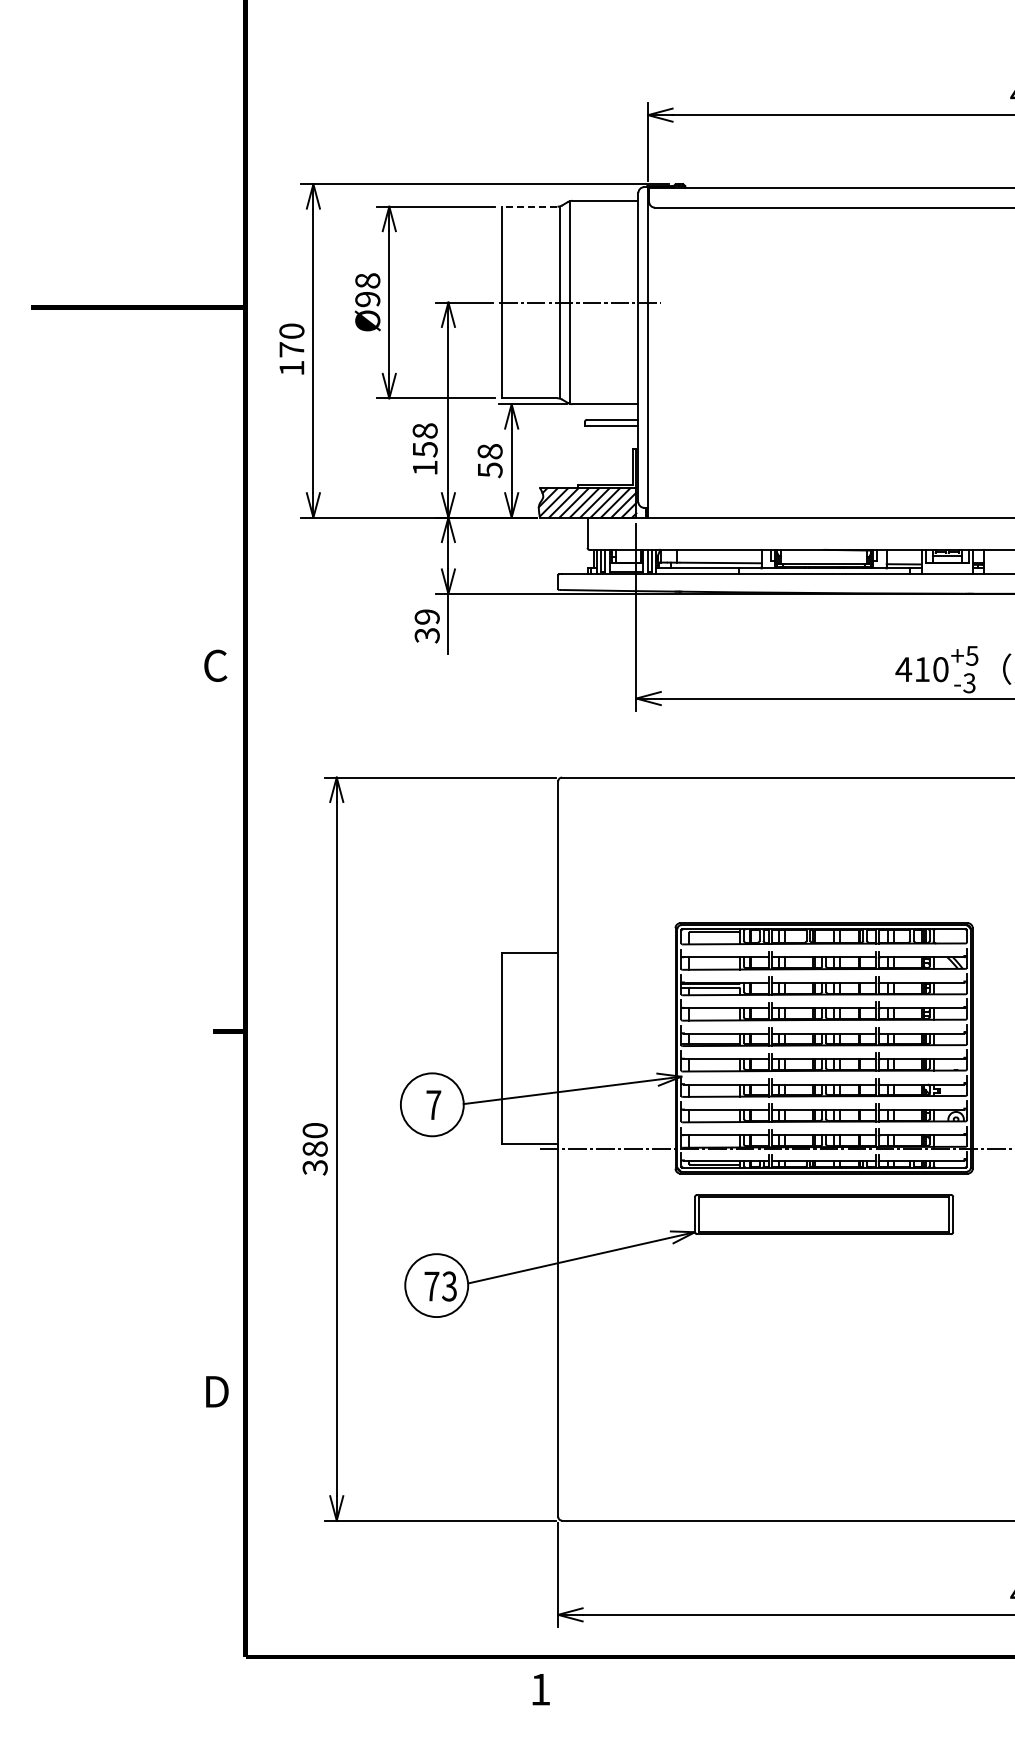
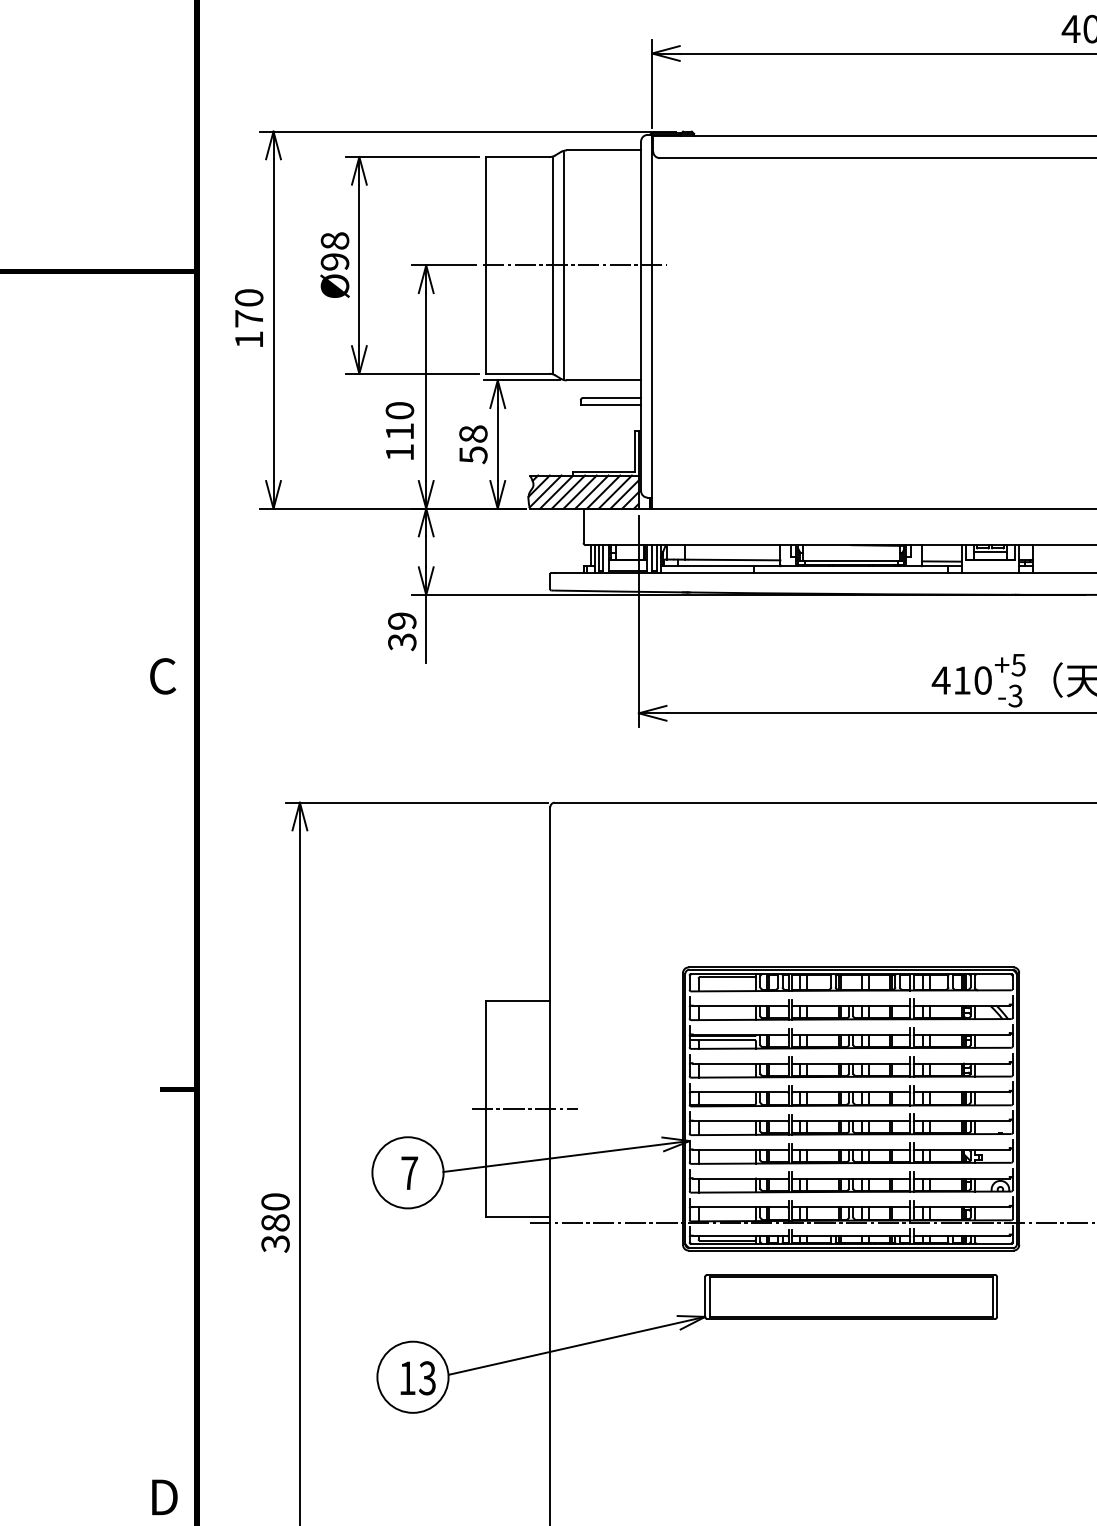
line: (529, 206) -> (517, 156), dashed -> solid
text: (425, 440) -> (400, 421), 158 -> 110
line: (535, 1048) -> (524, 1109), added
text: (431, 1286) -> (407, 1378), 73 -> 13

